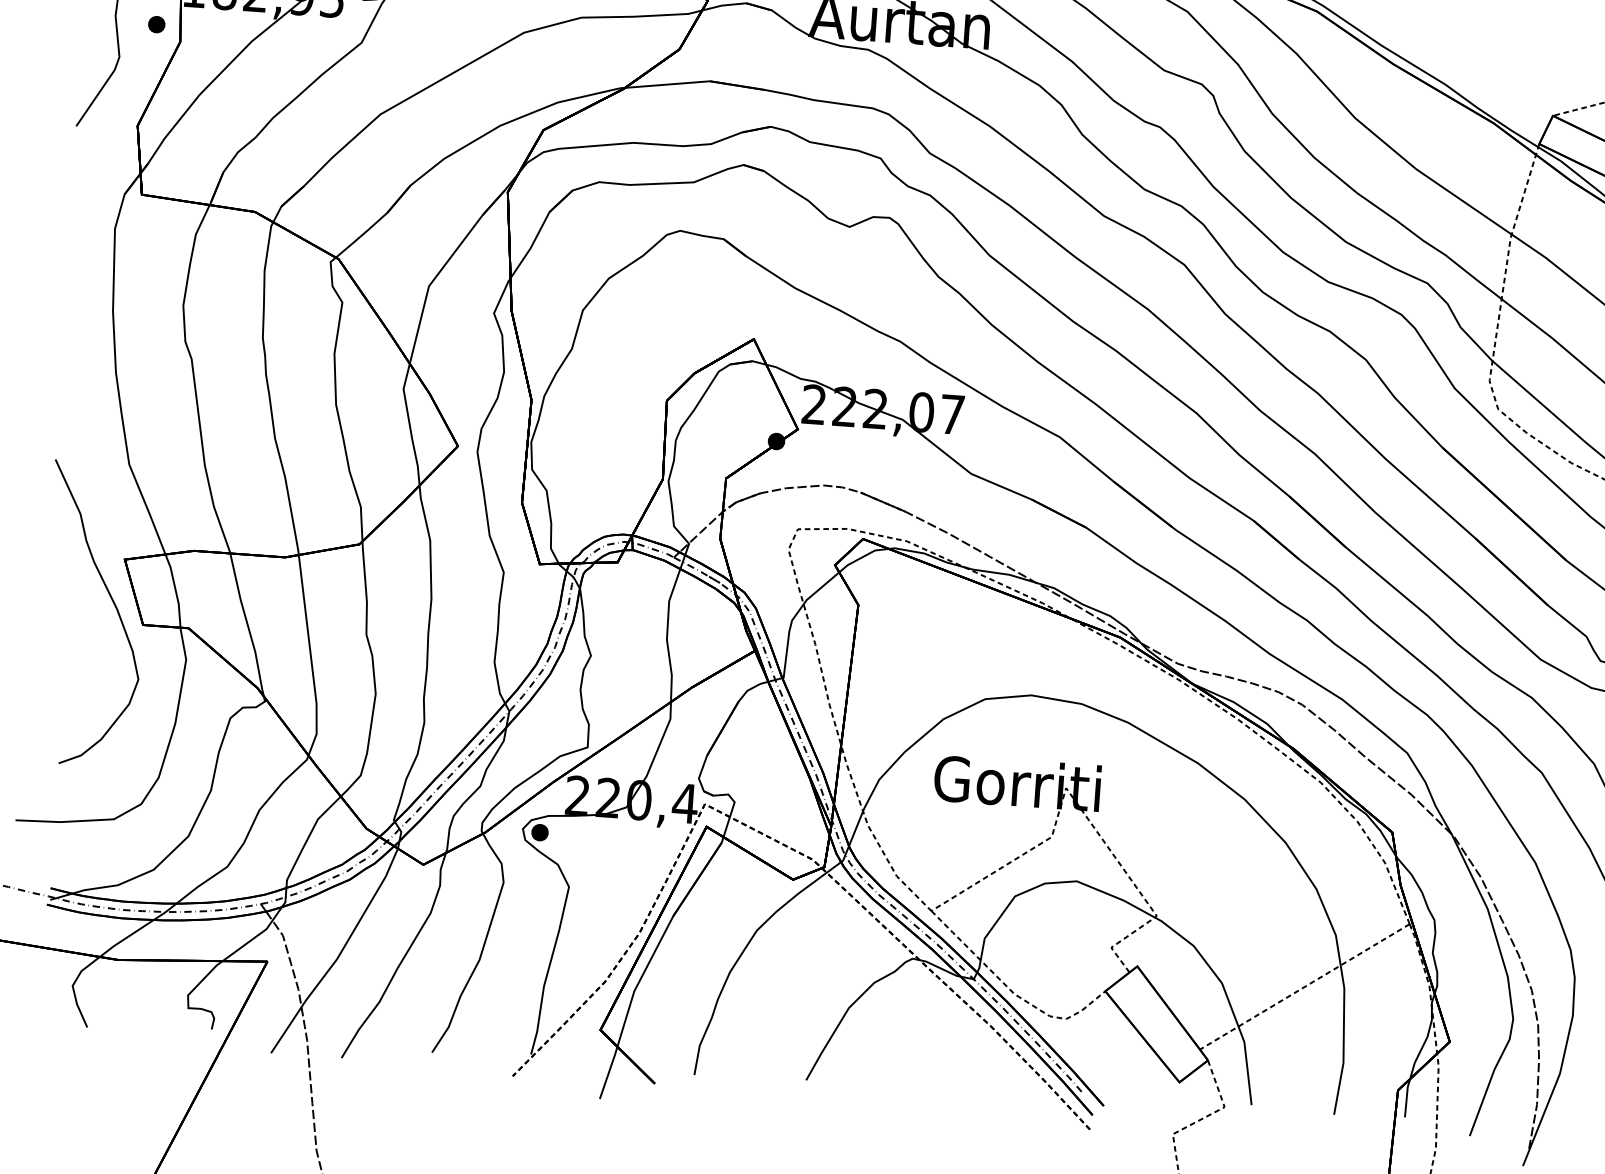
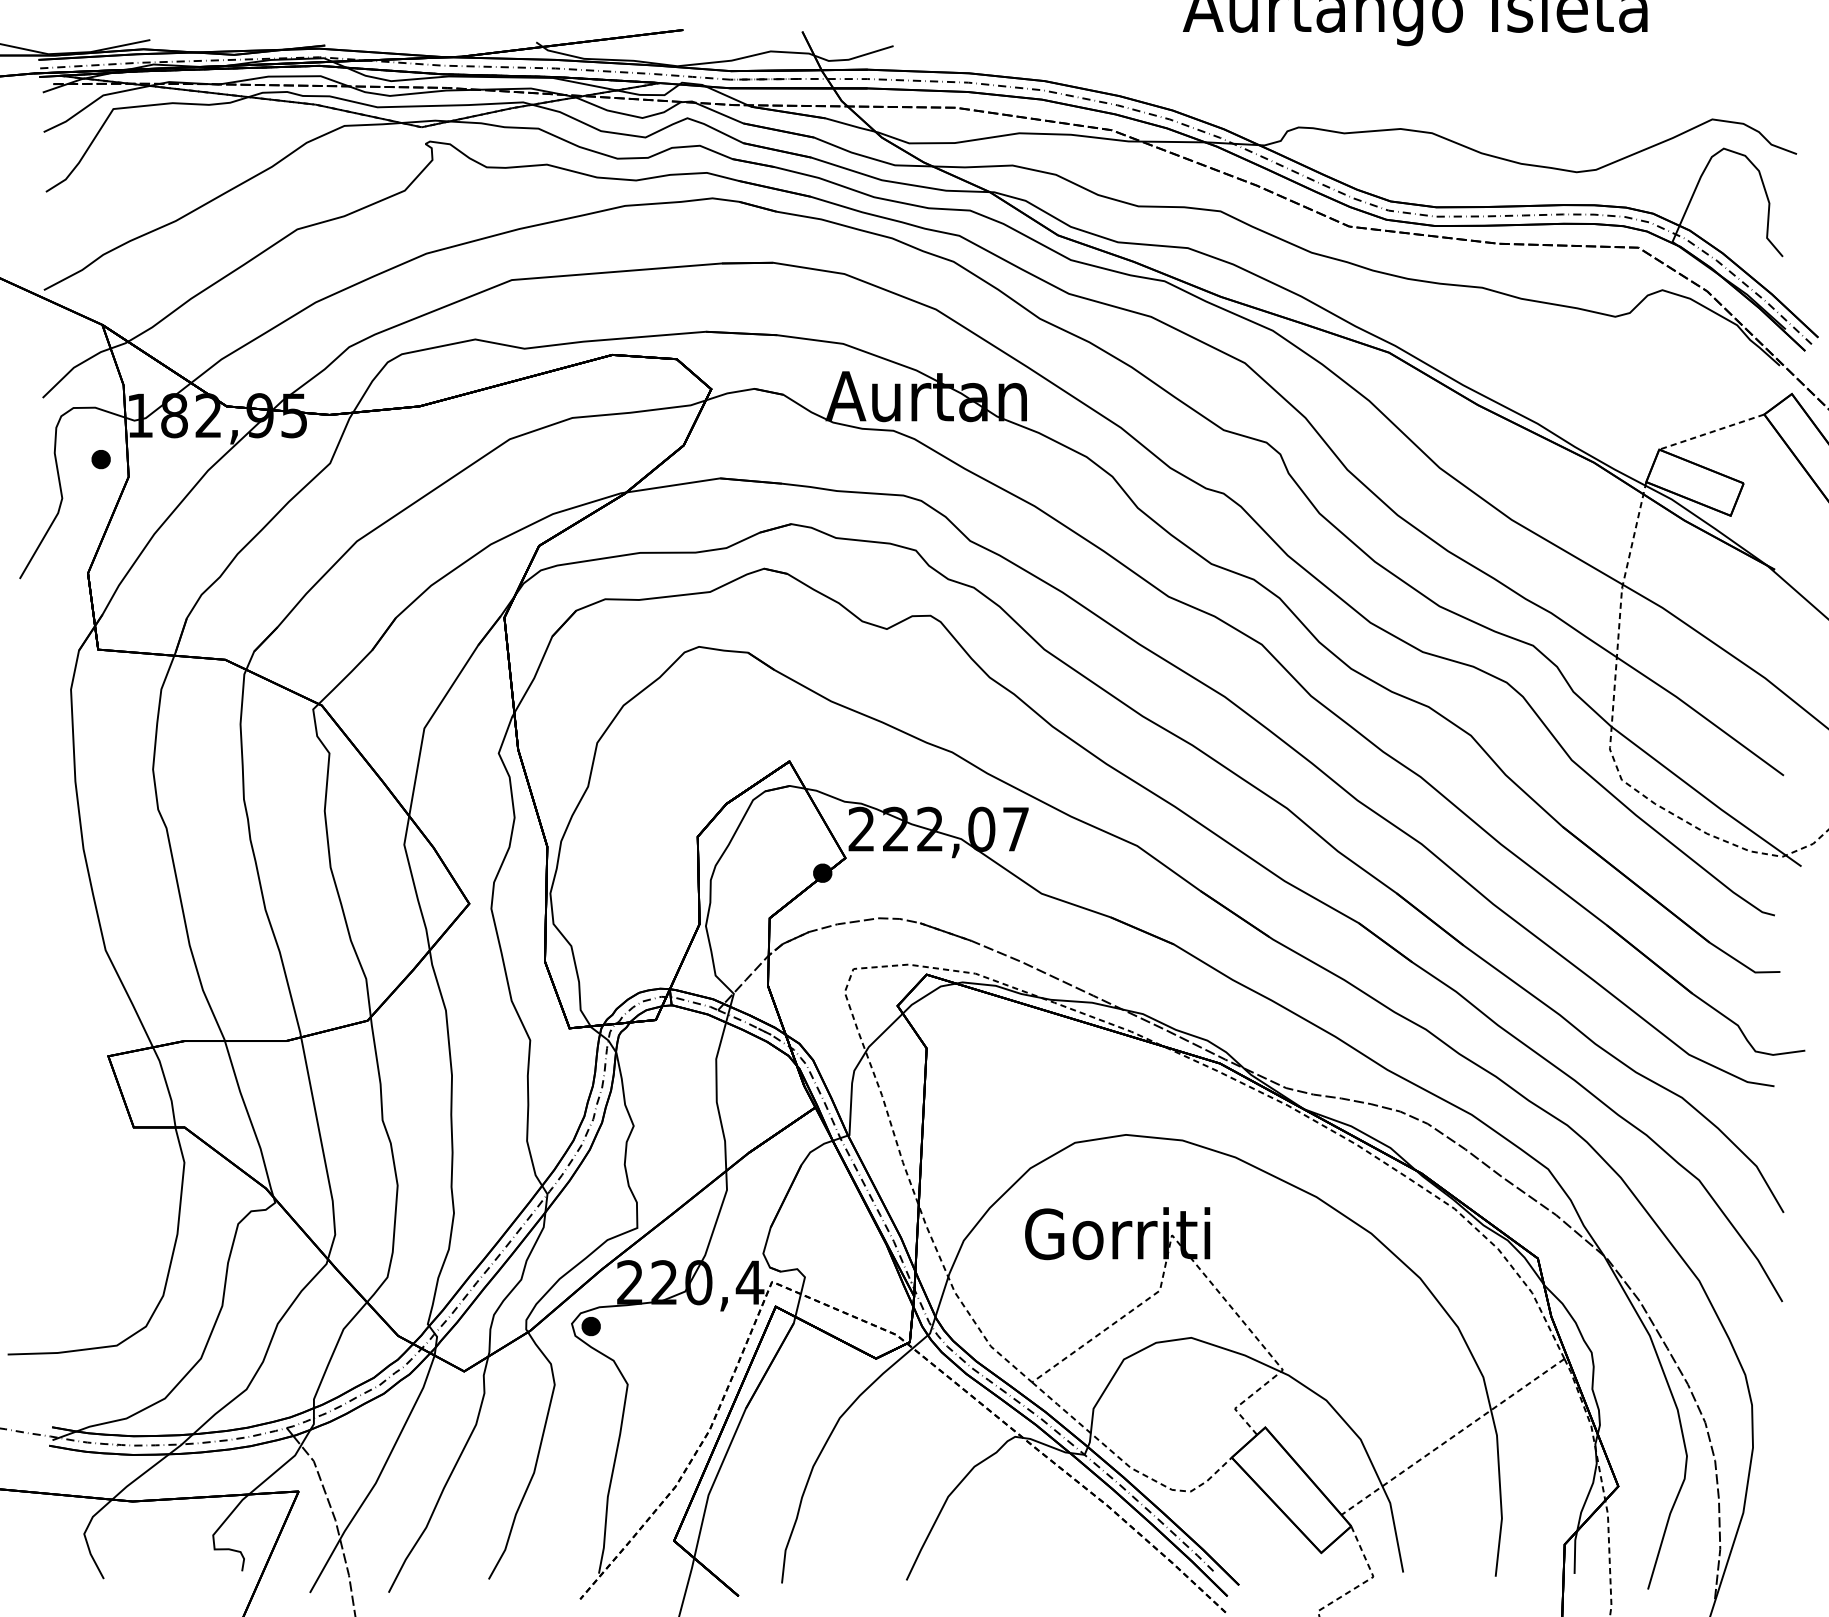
curve: (112, 603) -> (98, 1105), removed

